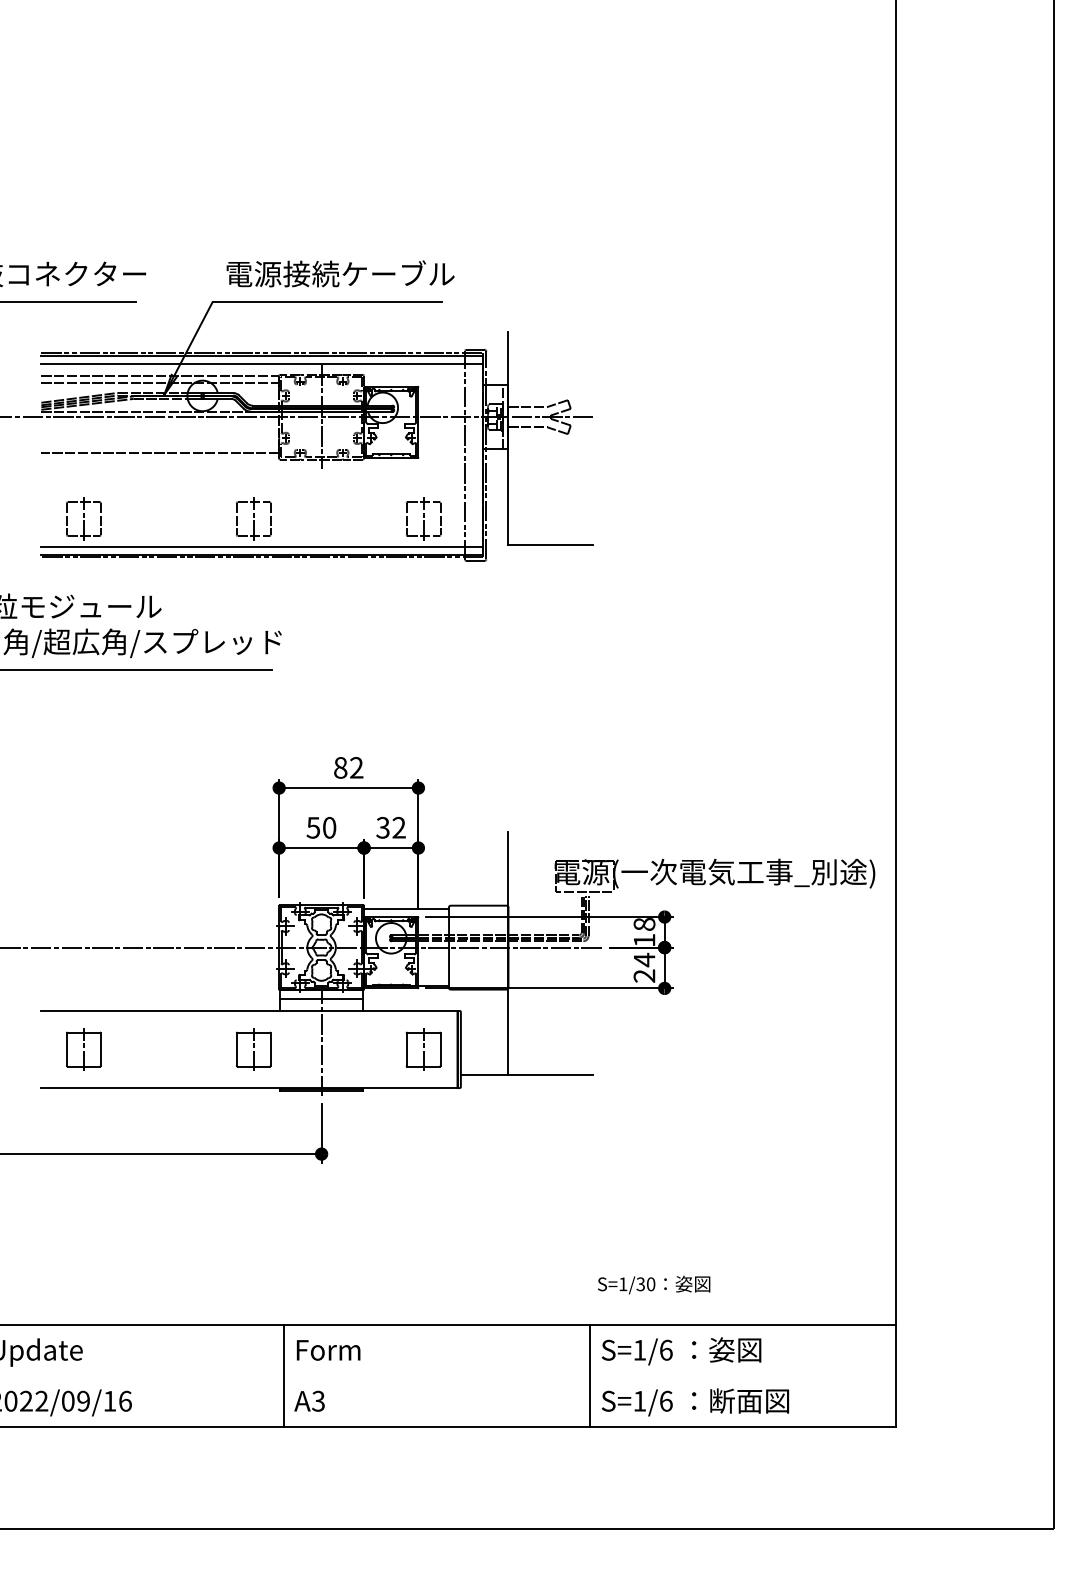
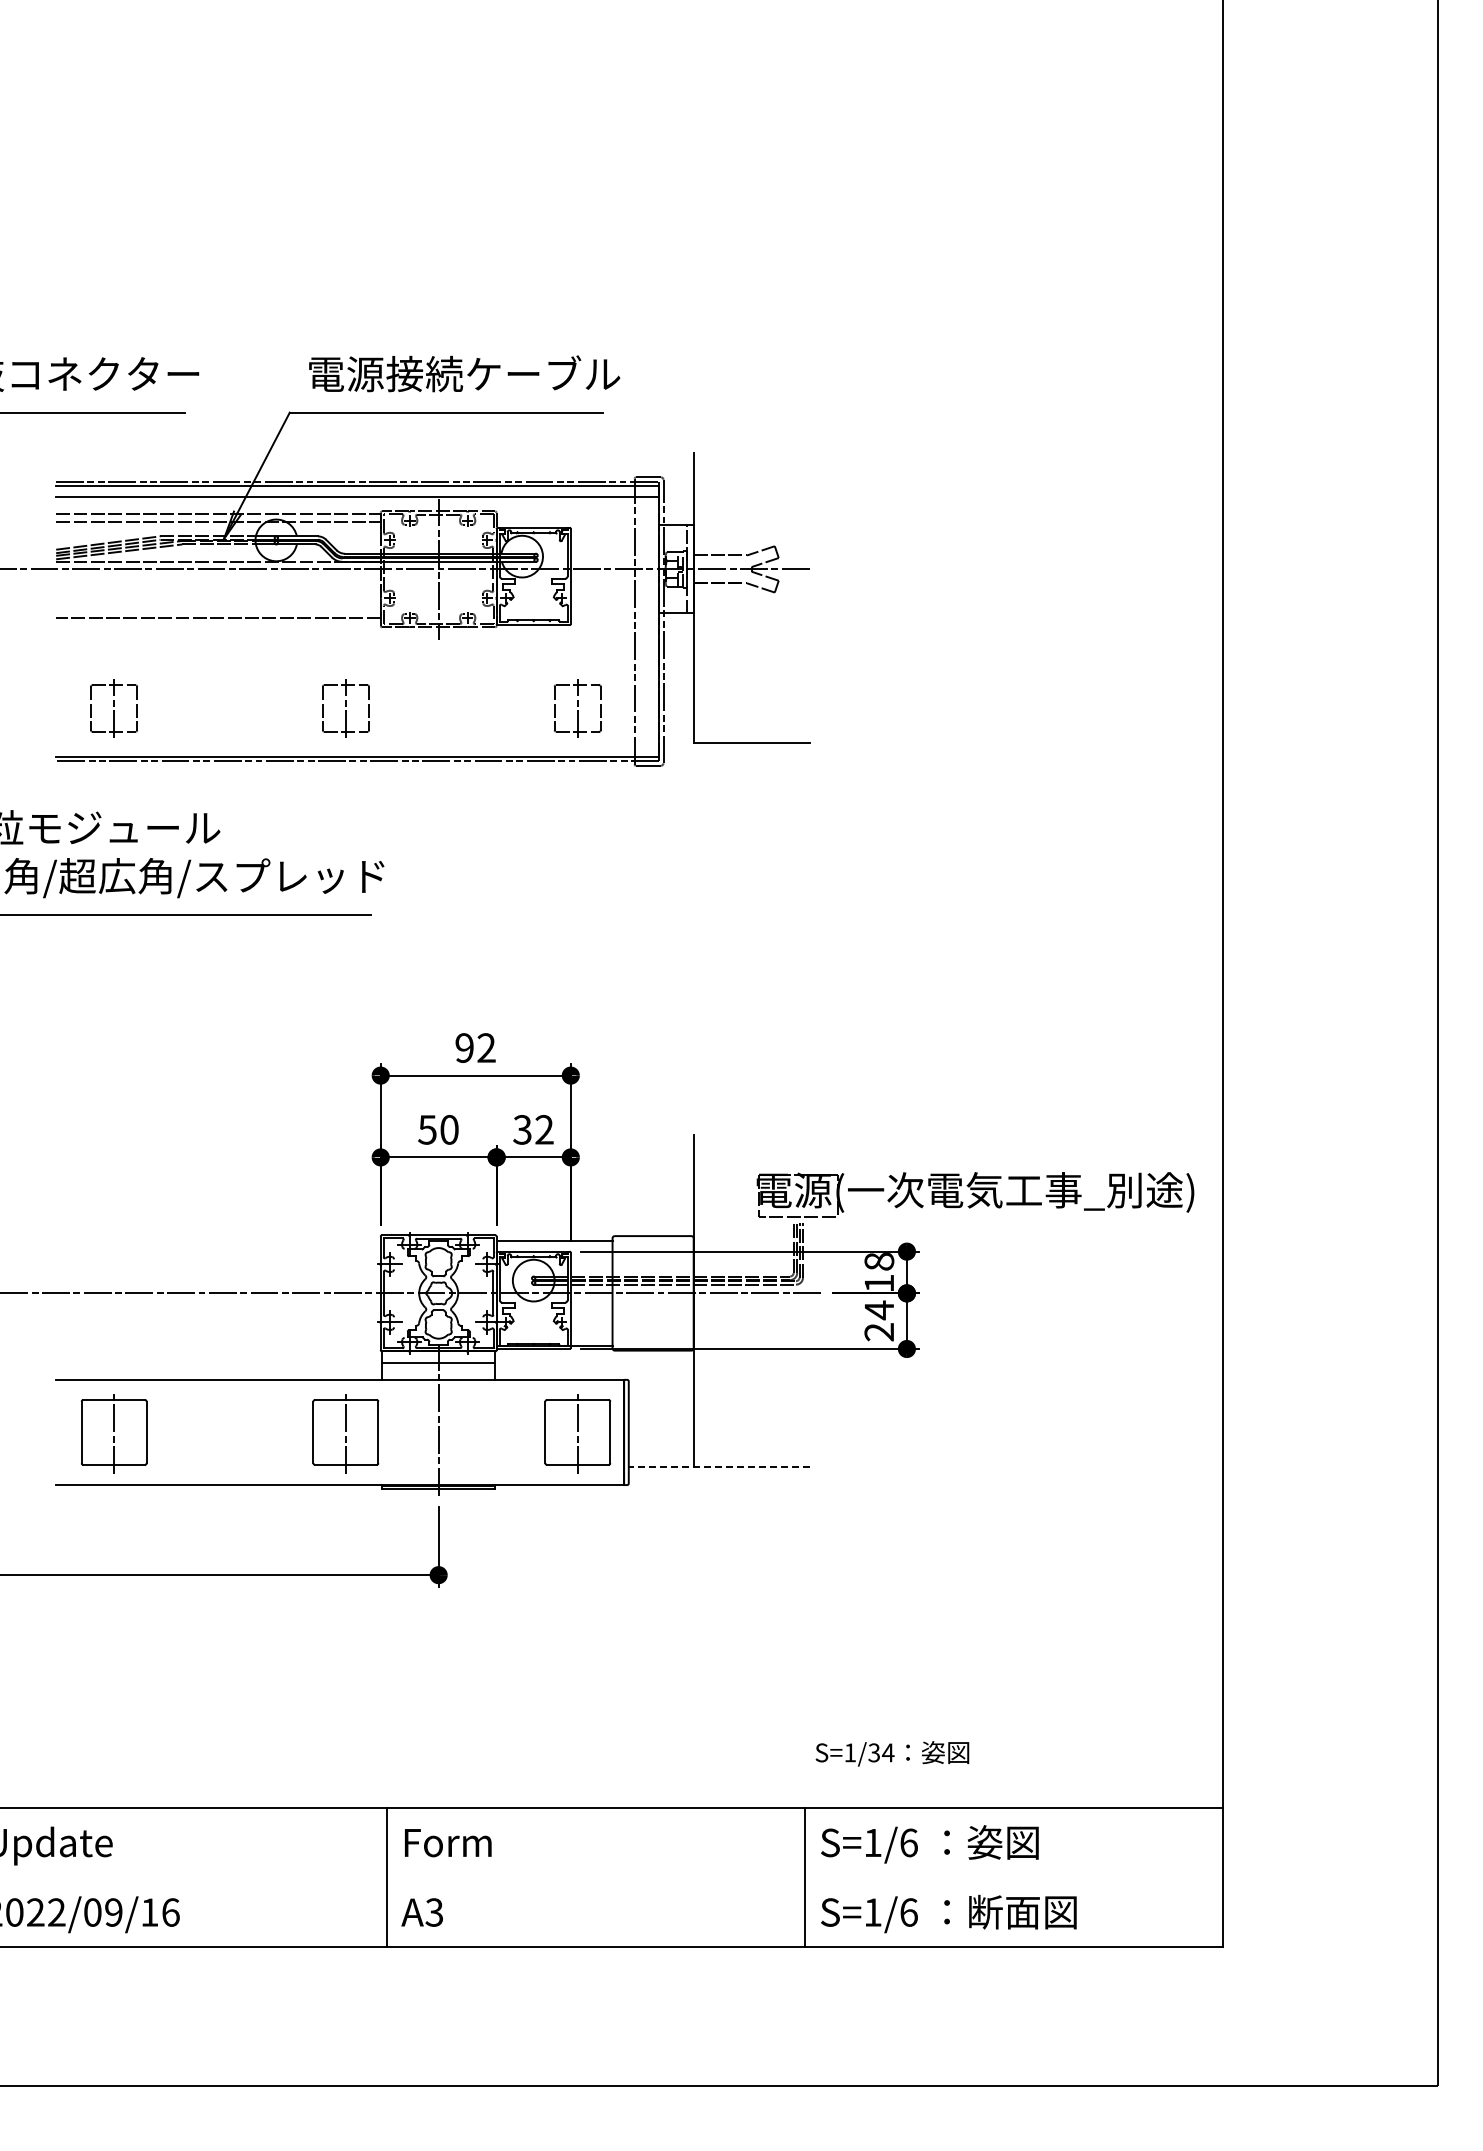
line: (262, 546) -> (357, 746), removed
text: (340, 767) -> (464, 1047), 82 -> 92
part: (83, 1049) -> (113, 1432), size x1.4
part: (253, 1049) -> (345, 1432), size x1.4
part: (423, 1049) -> (577, 1432), size x1.4
line: (526, 1075) -> (718, 1467), solid -> dashed
text: (651, 1284) -> (888, 1752), S=1/30 -> S=1/34

